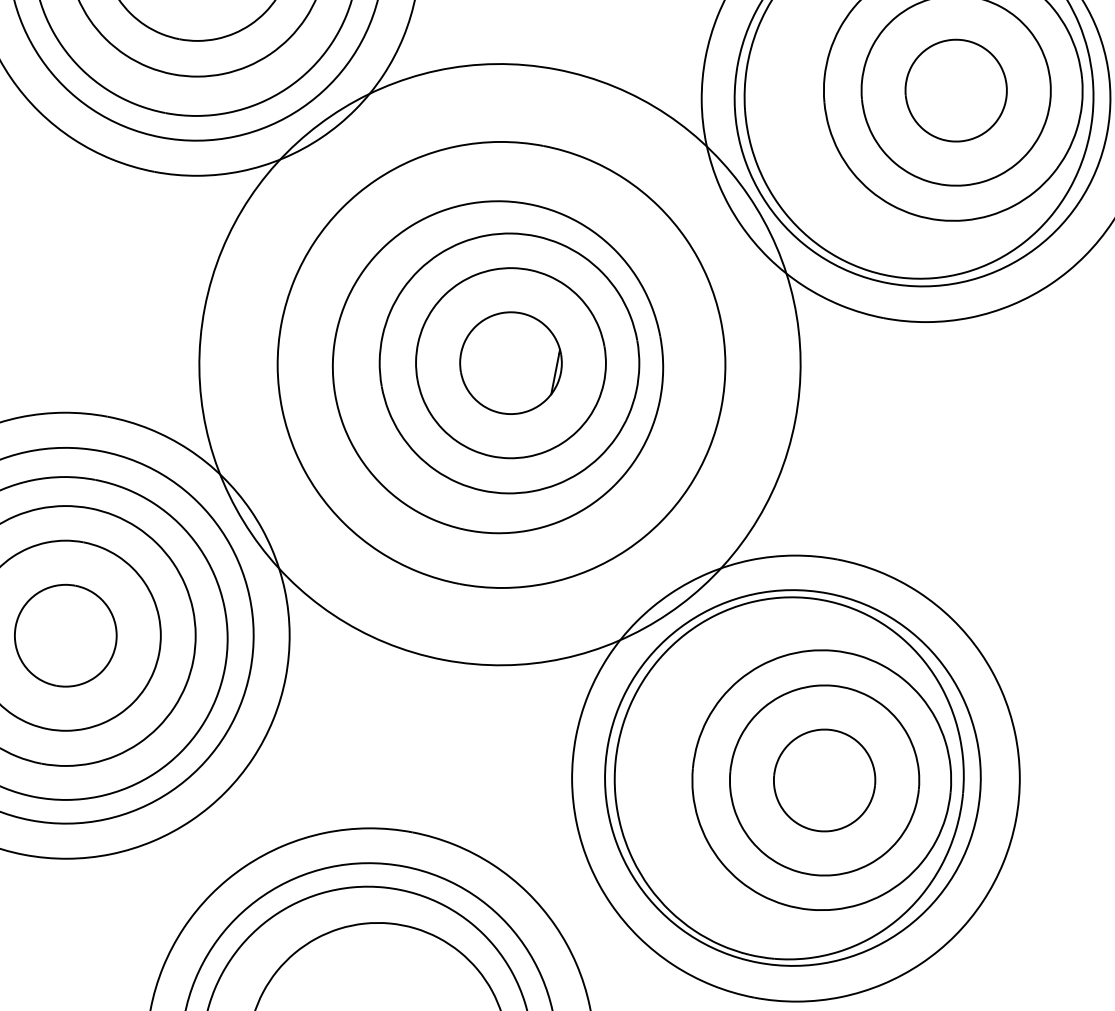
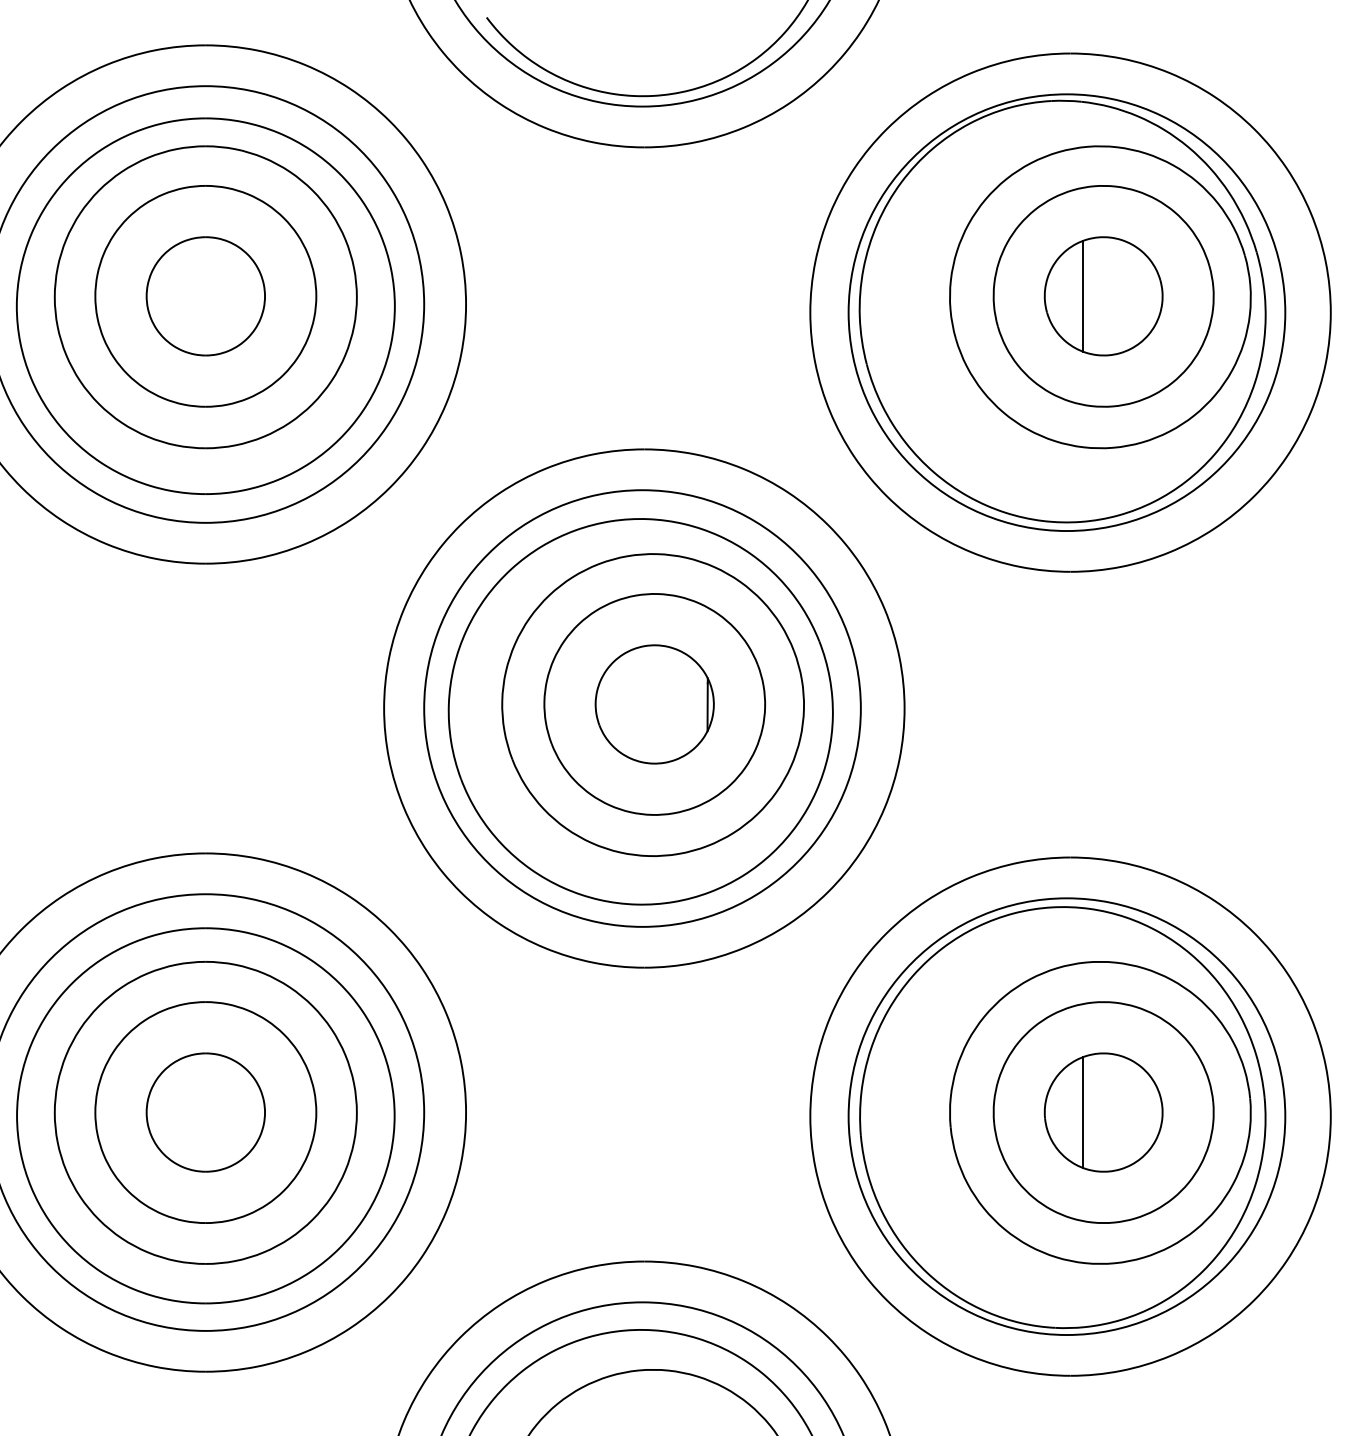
line: (939, 86) -> (1083, 295), added
circle: (499, 364) -> (642, 708), size x0.62
line: (807, 777) -> (1083, 1112), added

